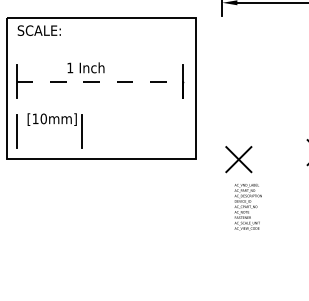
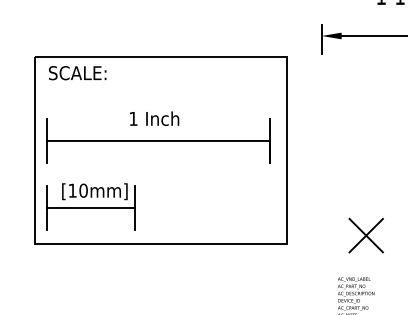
text: (85, 67) -> (153, 118), moved
line: (100, 81) -> (159, 140), dashed -> solid
line: (49, 131) -> (91, 207), added
part: (238, 159) -> (365, 235), moved

